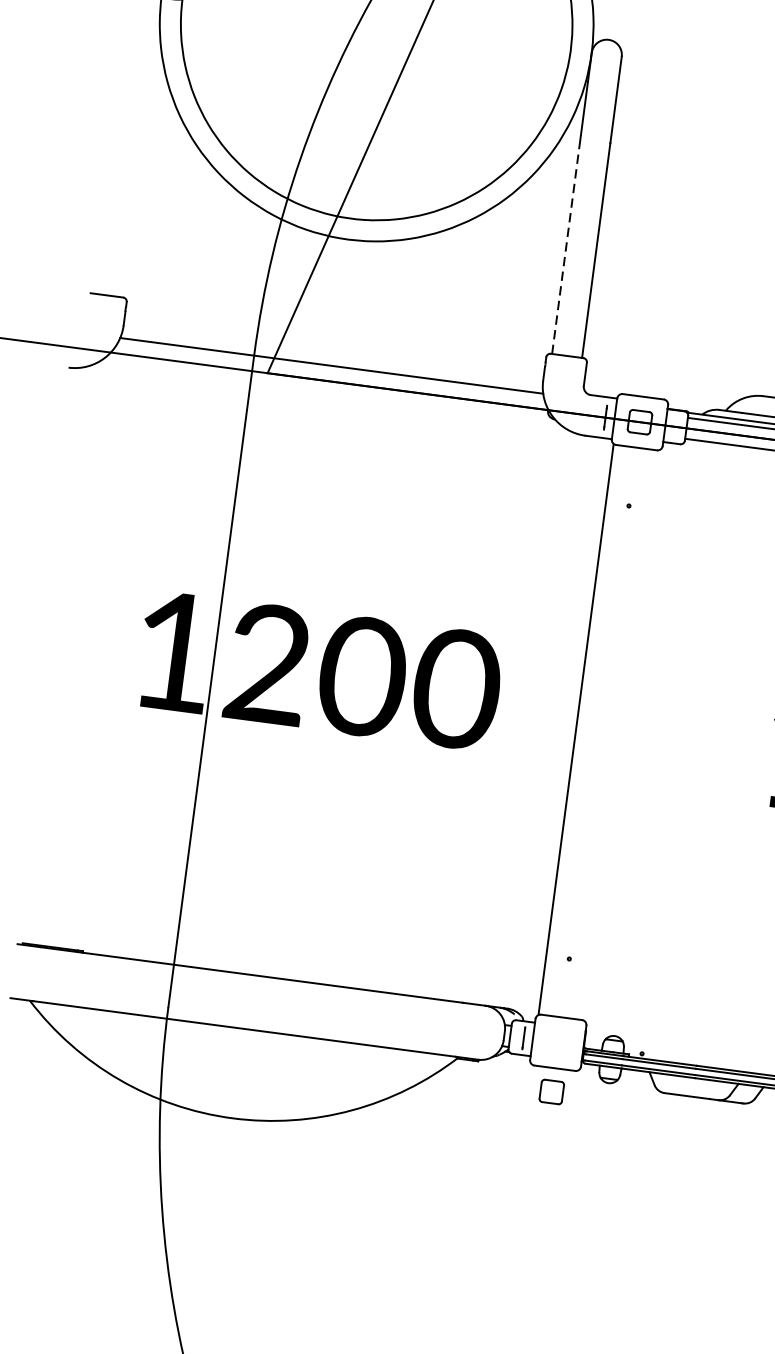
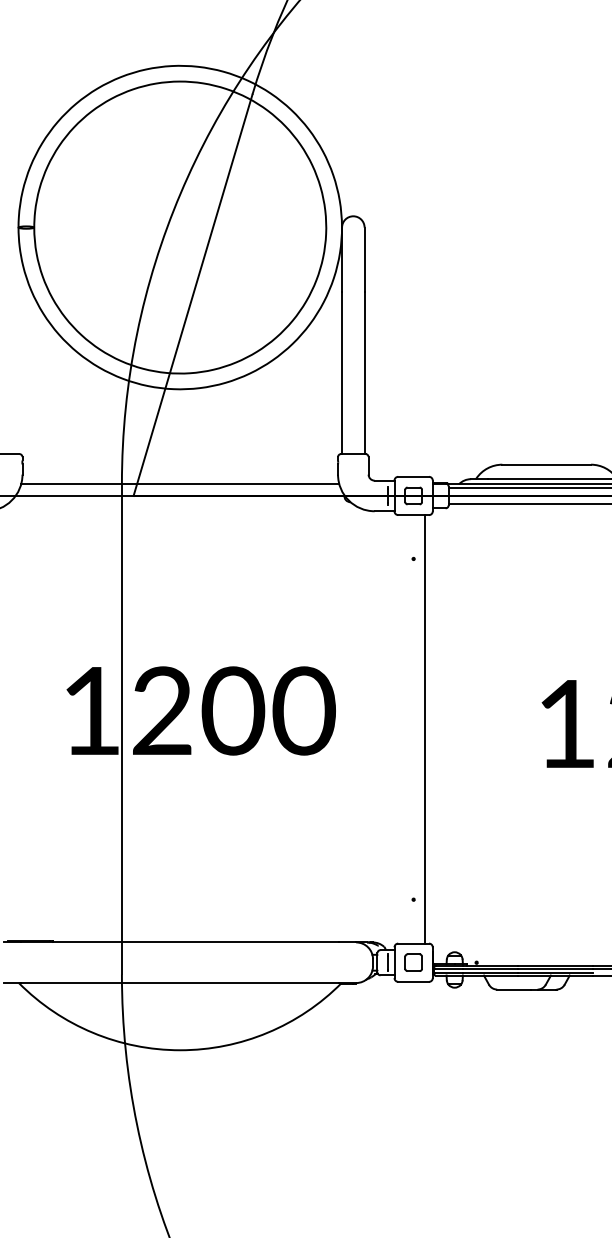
line: (566, 246) -> (342, 373), dashed -> solid
line: (576, 729) -> (425, 729), moved
part: (551, 1091) -> (413, 962), moved

